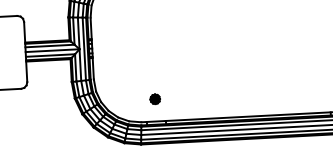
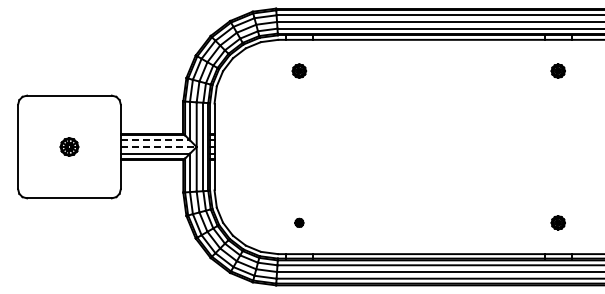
line: (50, 46) -> (155, 140), solid -> dashed
line: (52, 51) -> (158, 147), solid -> dashed
part: (155, 99) -> (299, 222), size x0.6

